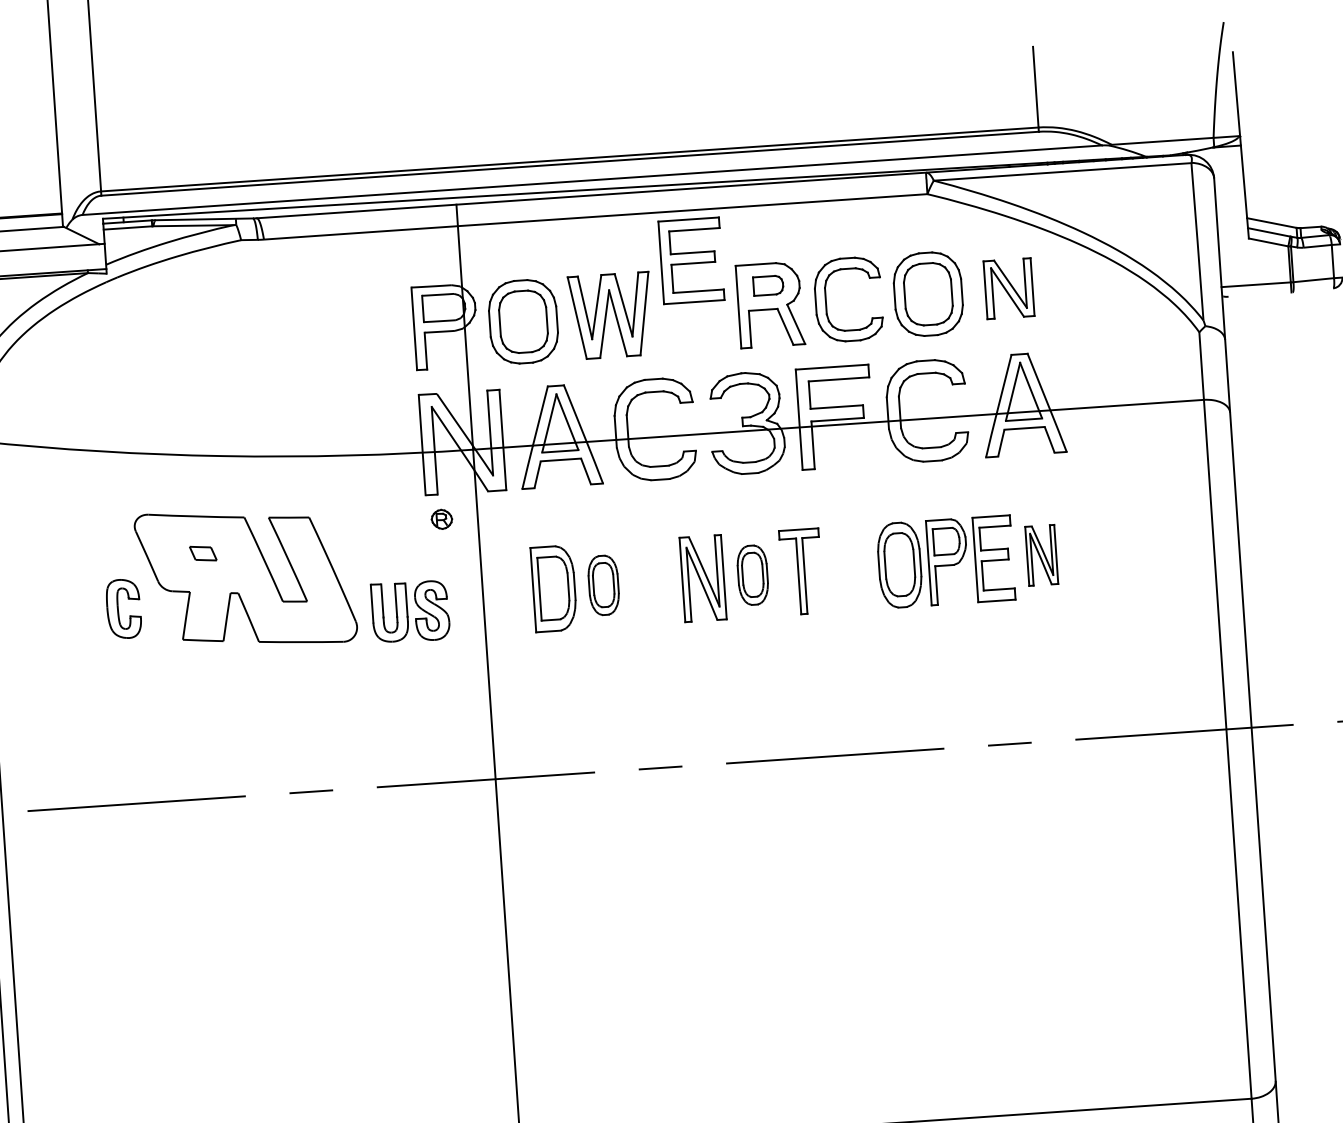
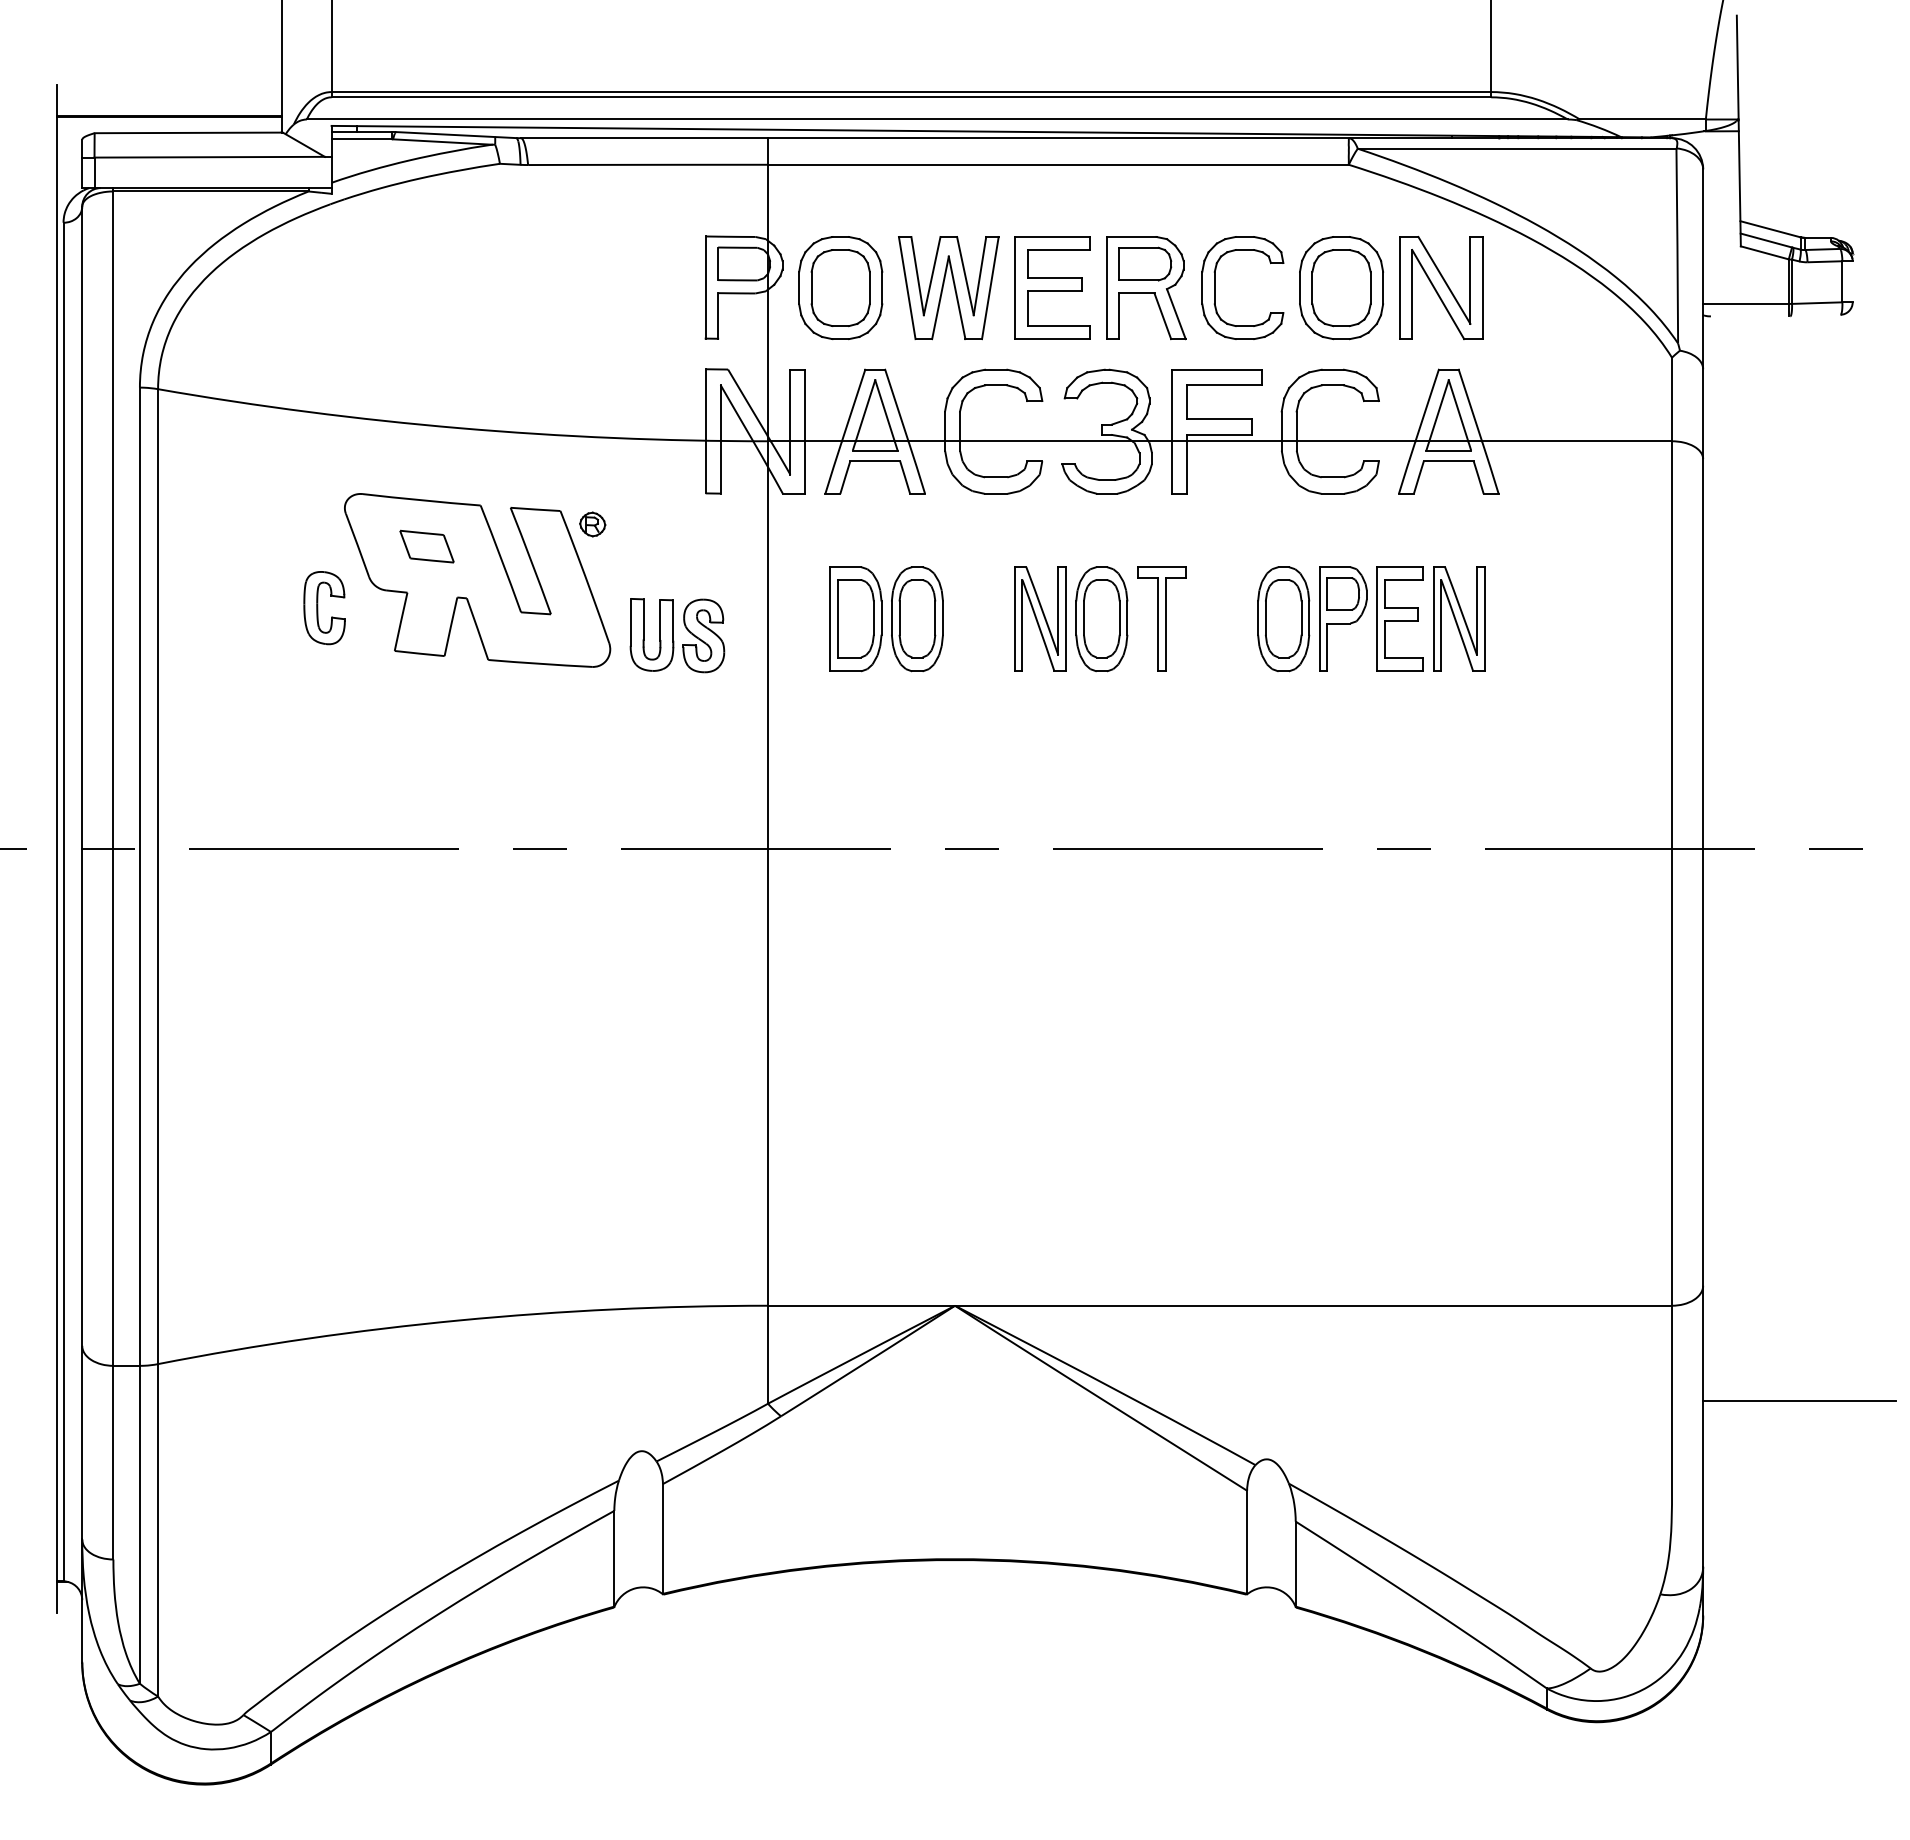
part: (691, 260) -> (1052, 287), moved
part: (768, 285) -> (1145, 263), size x1.43
part: (1009, 288) -> (1441, 287), size x1.43
part: (441, 519) -> (592, 524), moved
part: (202, 553) -> (426, 546), size x1.67
part: (1041, 554) -> (1459, 618), size x1.43
part: (752, 575) -> (1101, 619), size x1.43
part: (603, 585) -> (917, 619), size x1.43

